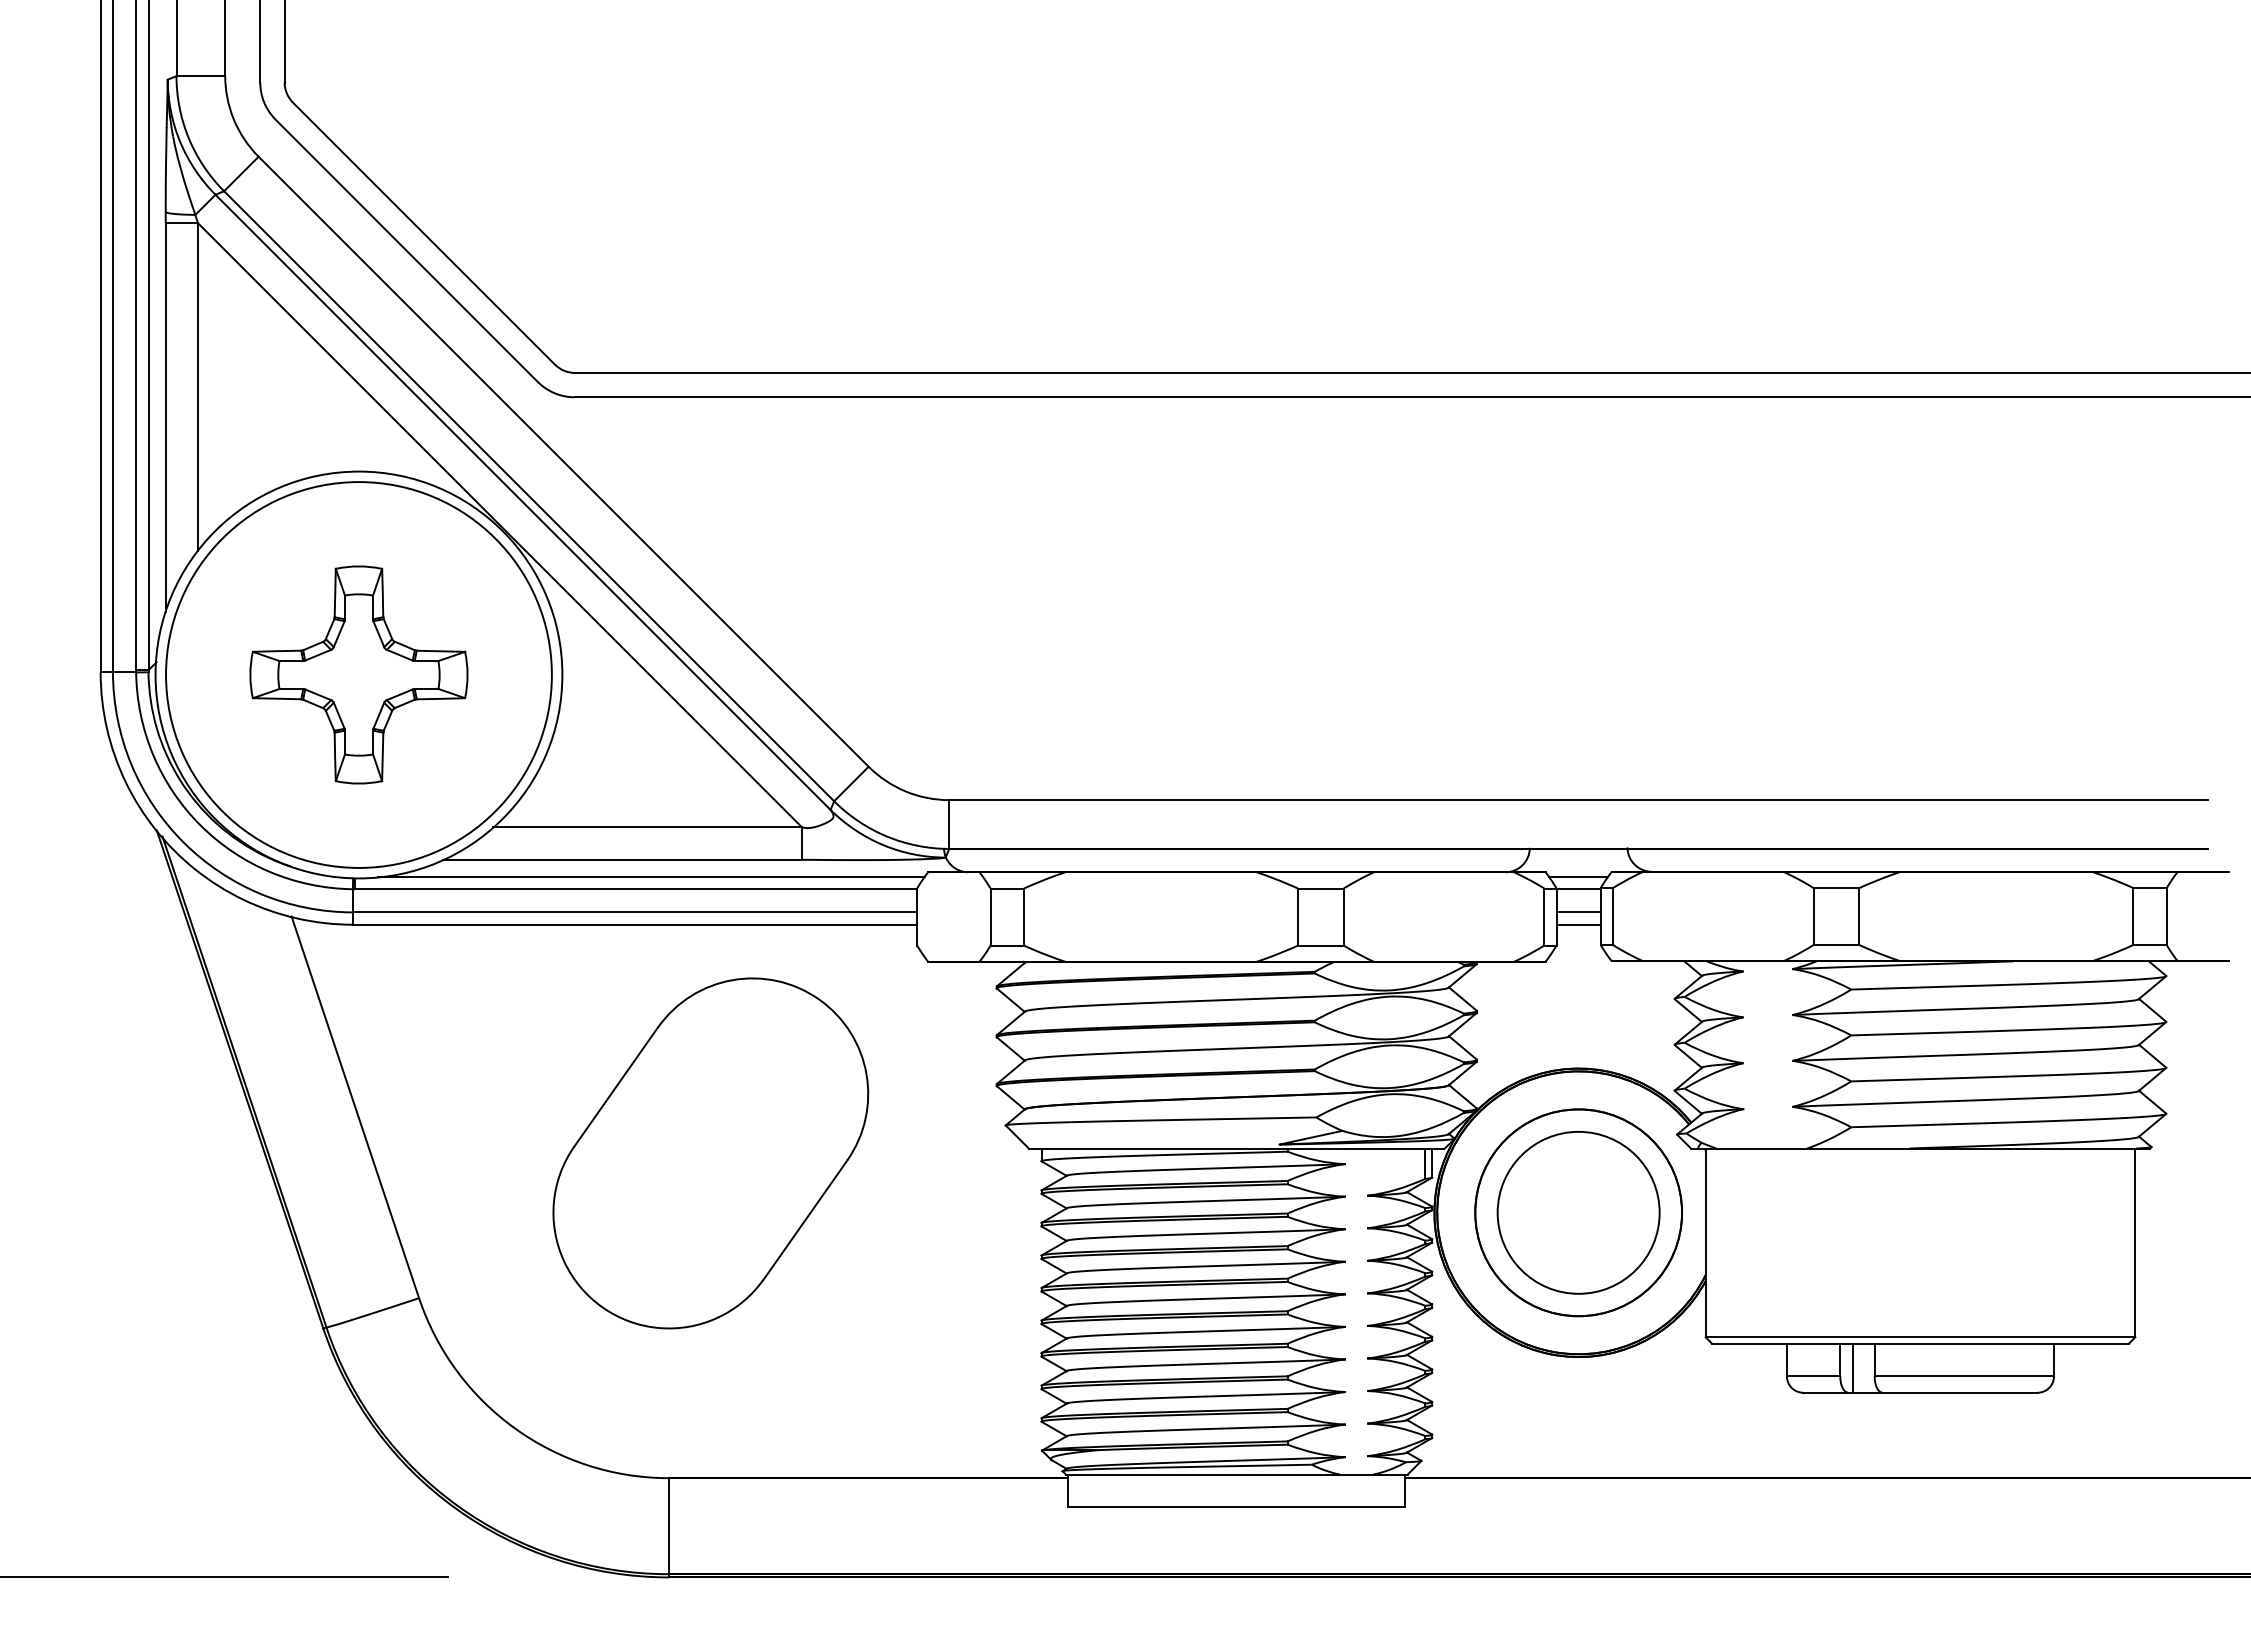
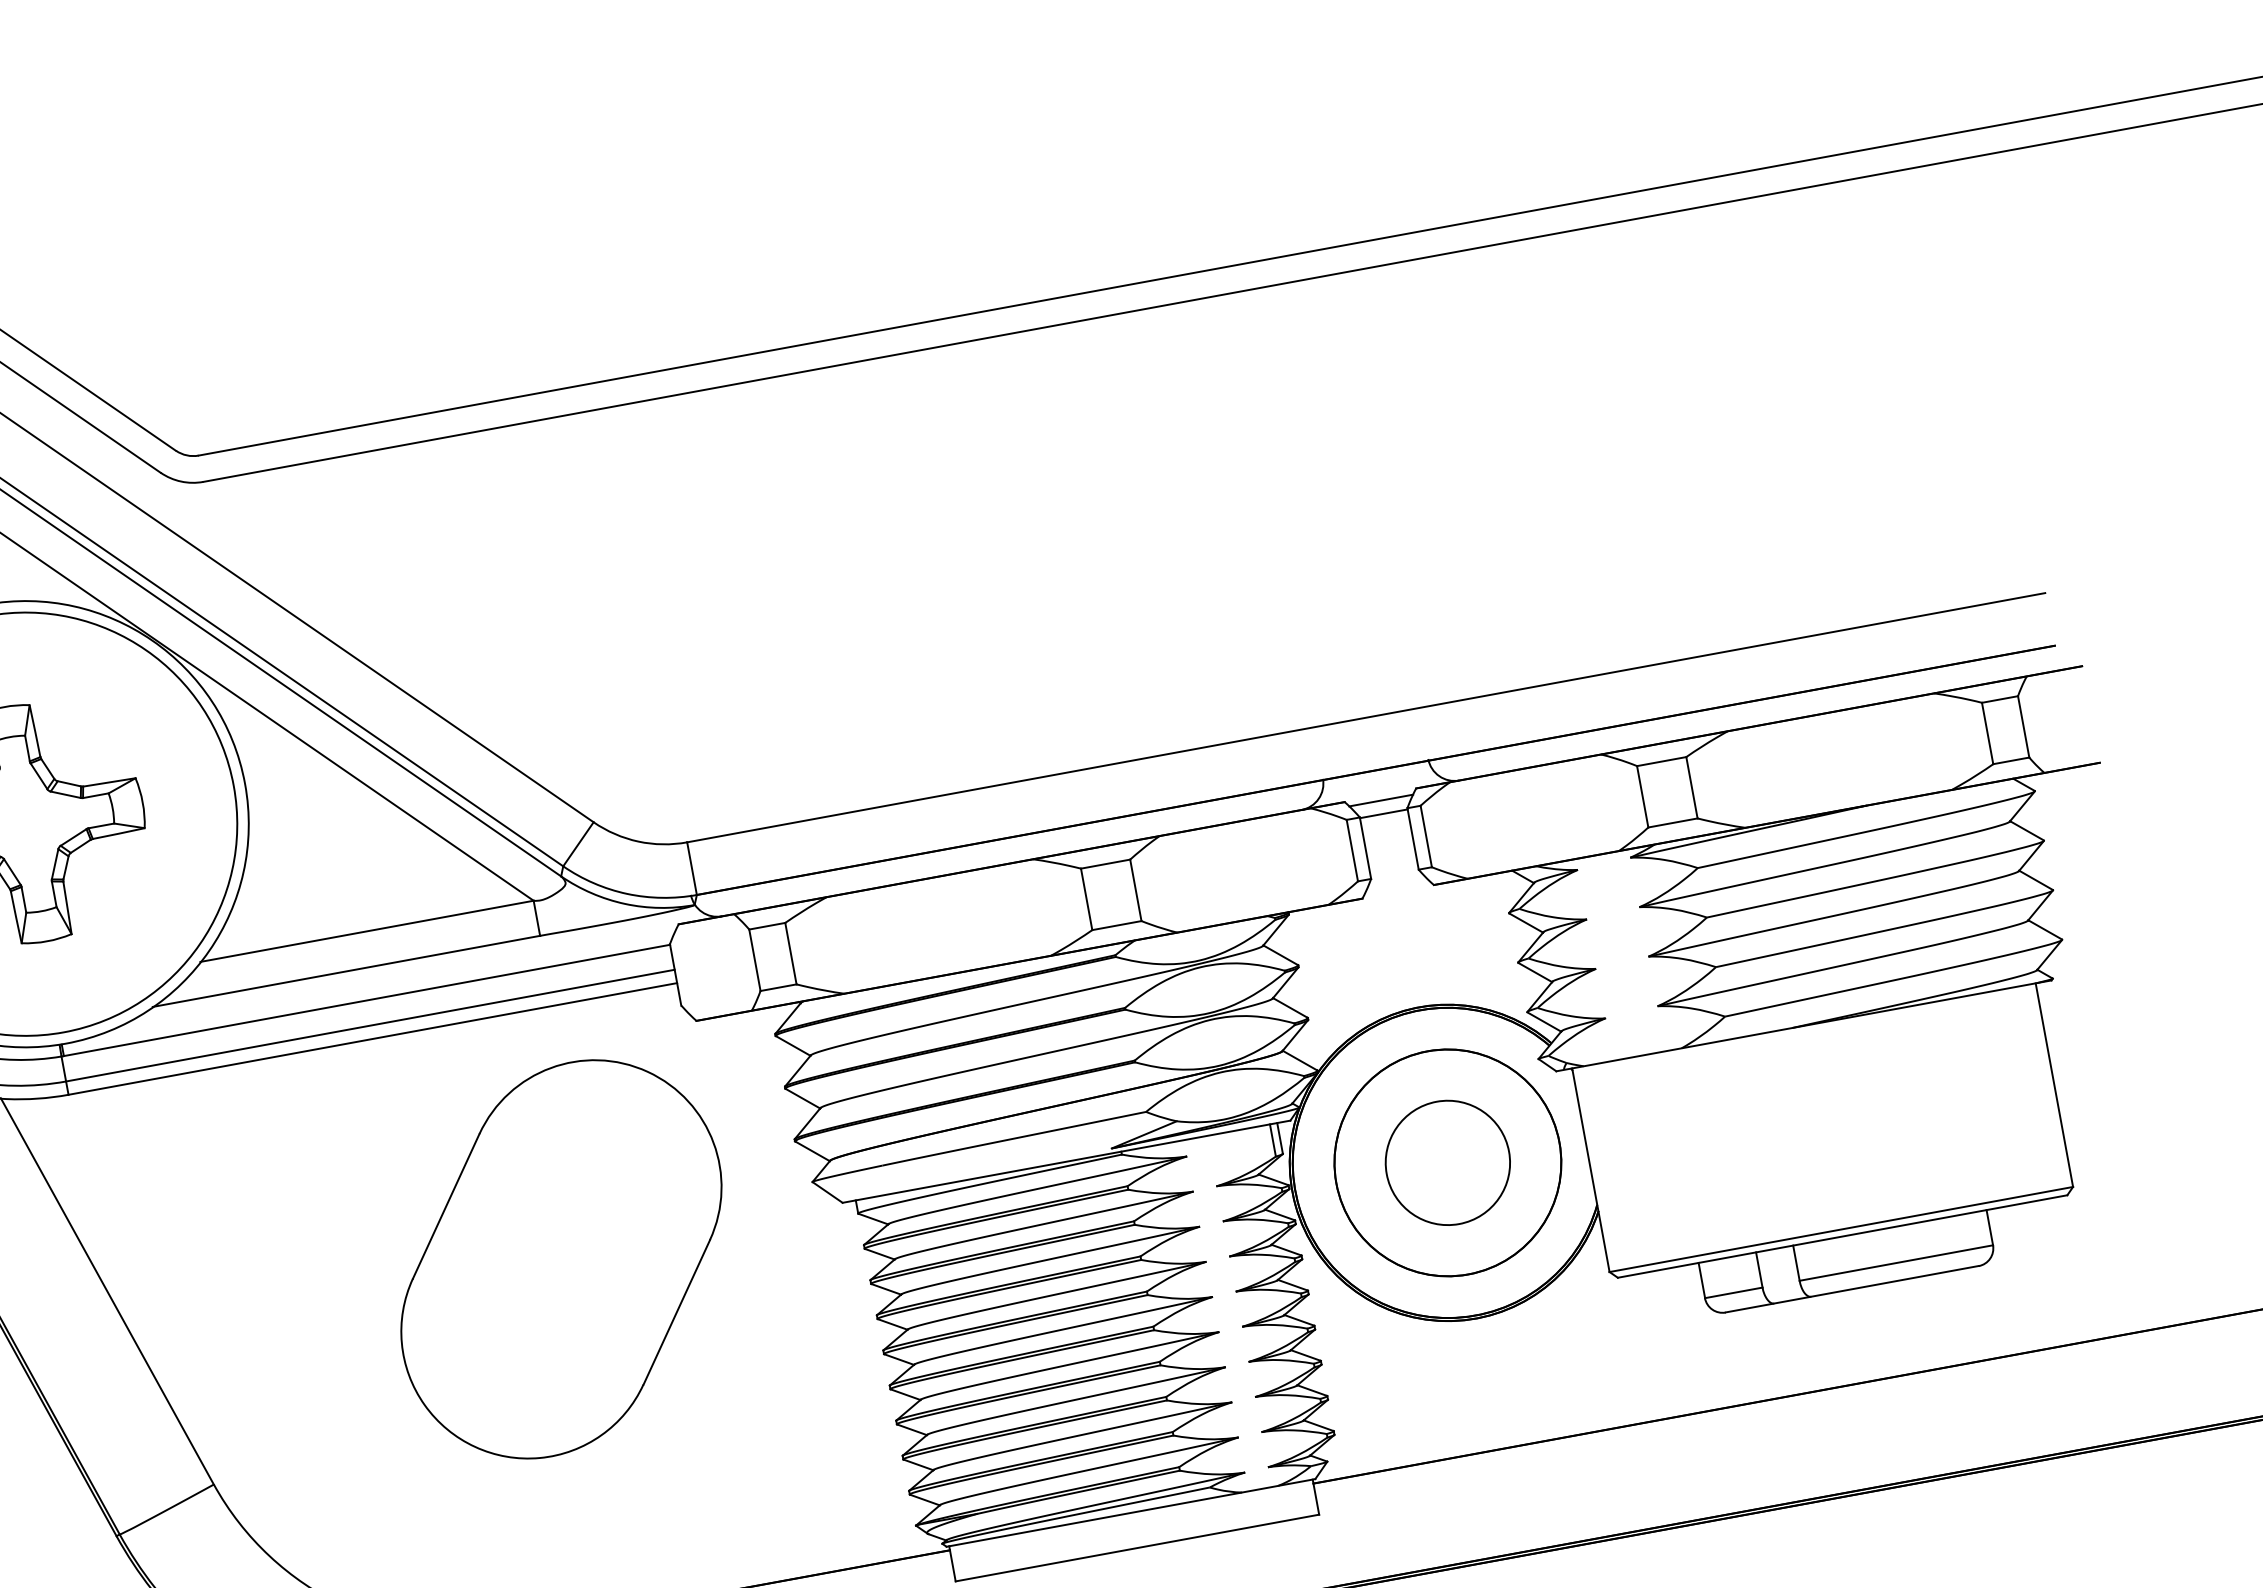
line: (651, 876) -> (381, 983), removed
line: (1578, 912) -> (1388, 838), removed
line: (1578, 924) -> (1390, 851), removed
part: (710, 1153) -> (561, 1259), moved
circle: (1578, 1212) -> (1447, 1162), size x0.7
line: (1852, 1367) -> (1773, 1275), removed

